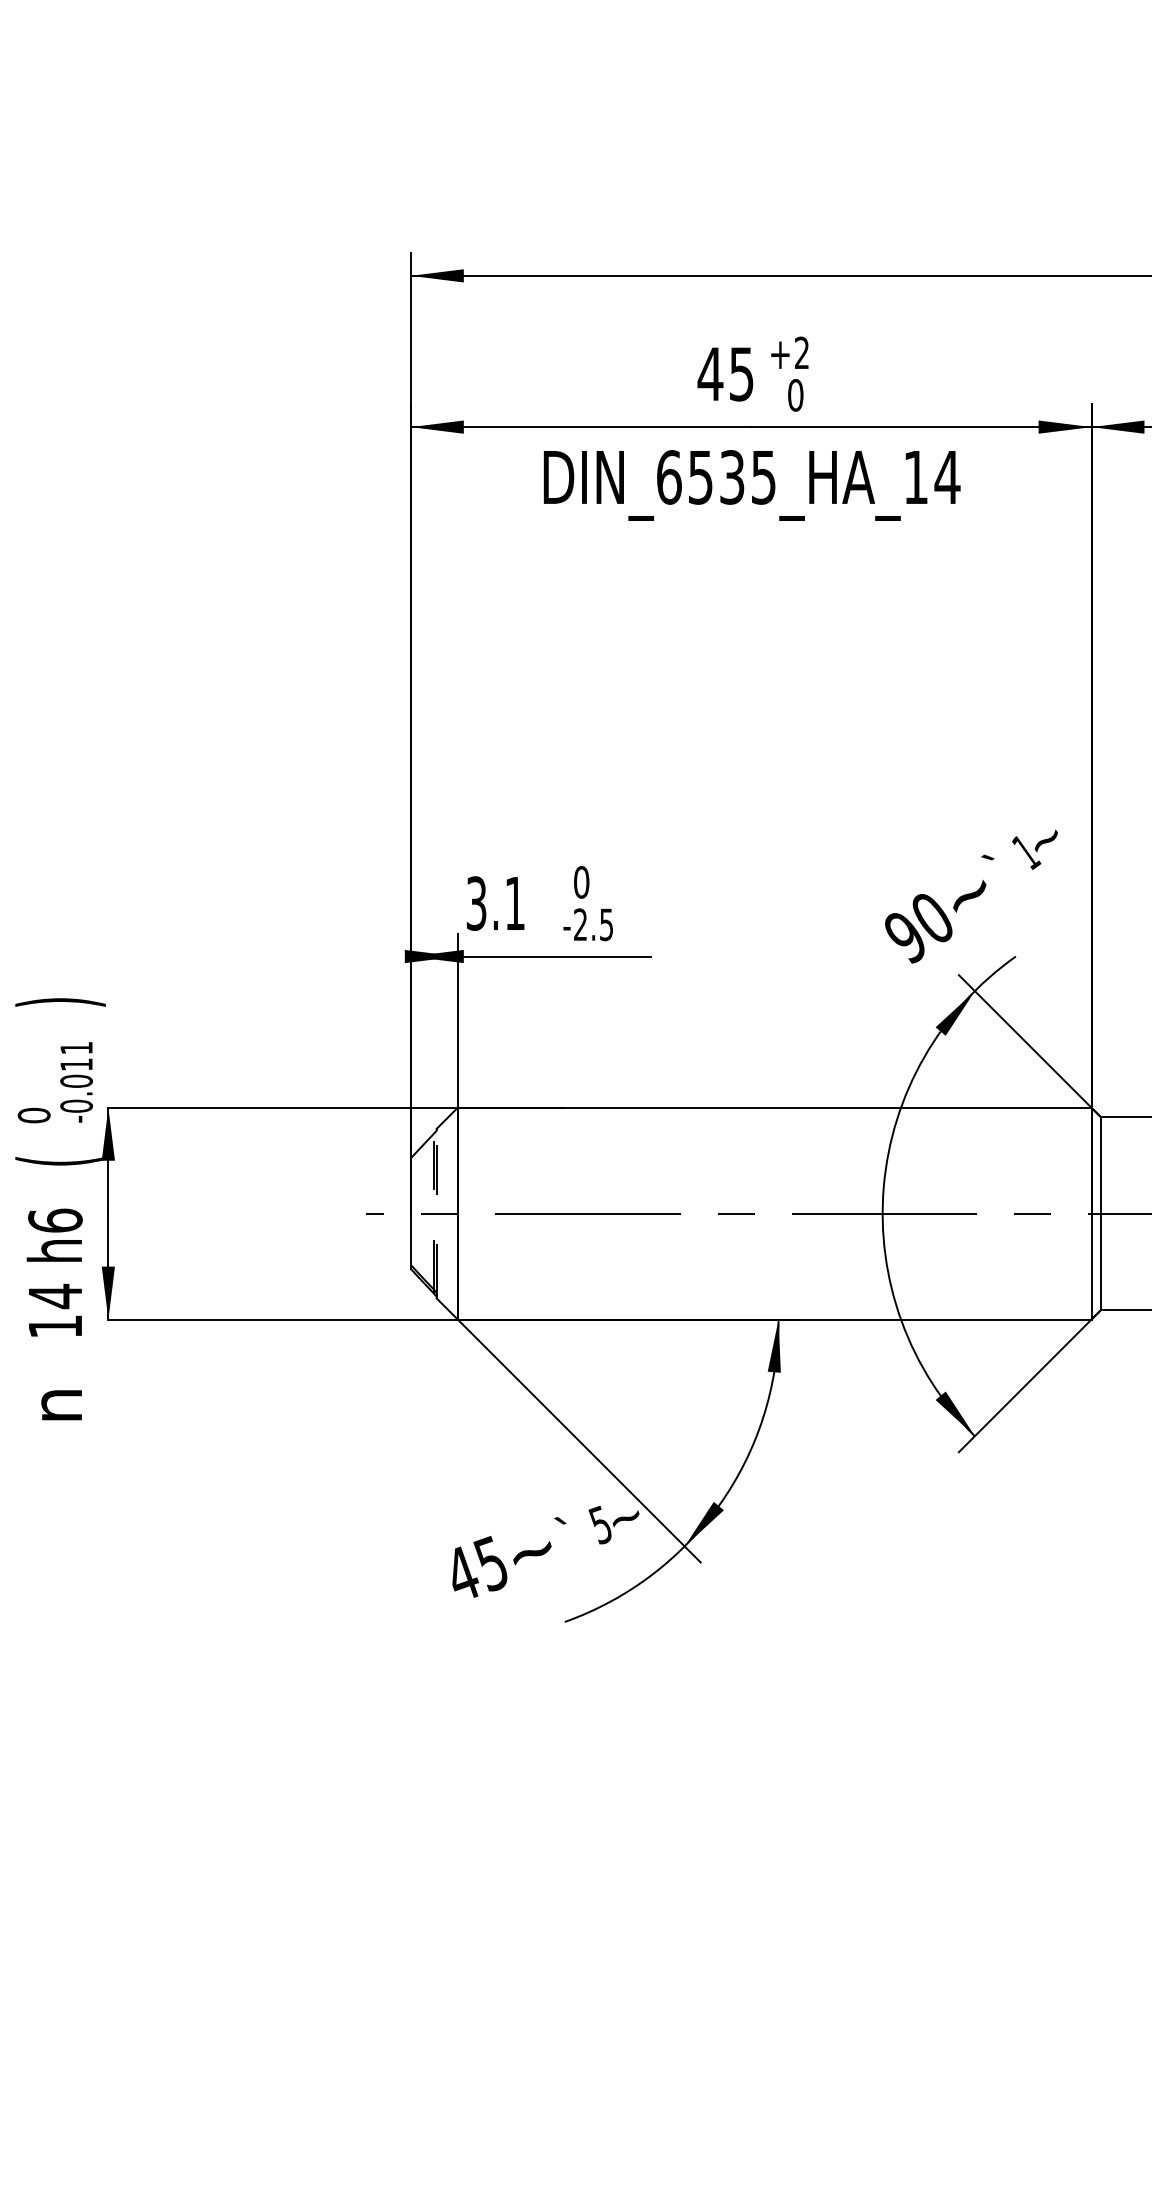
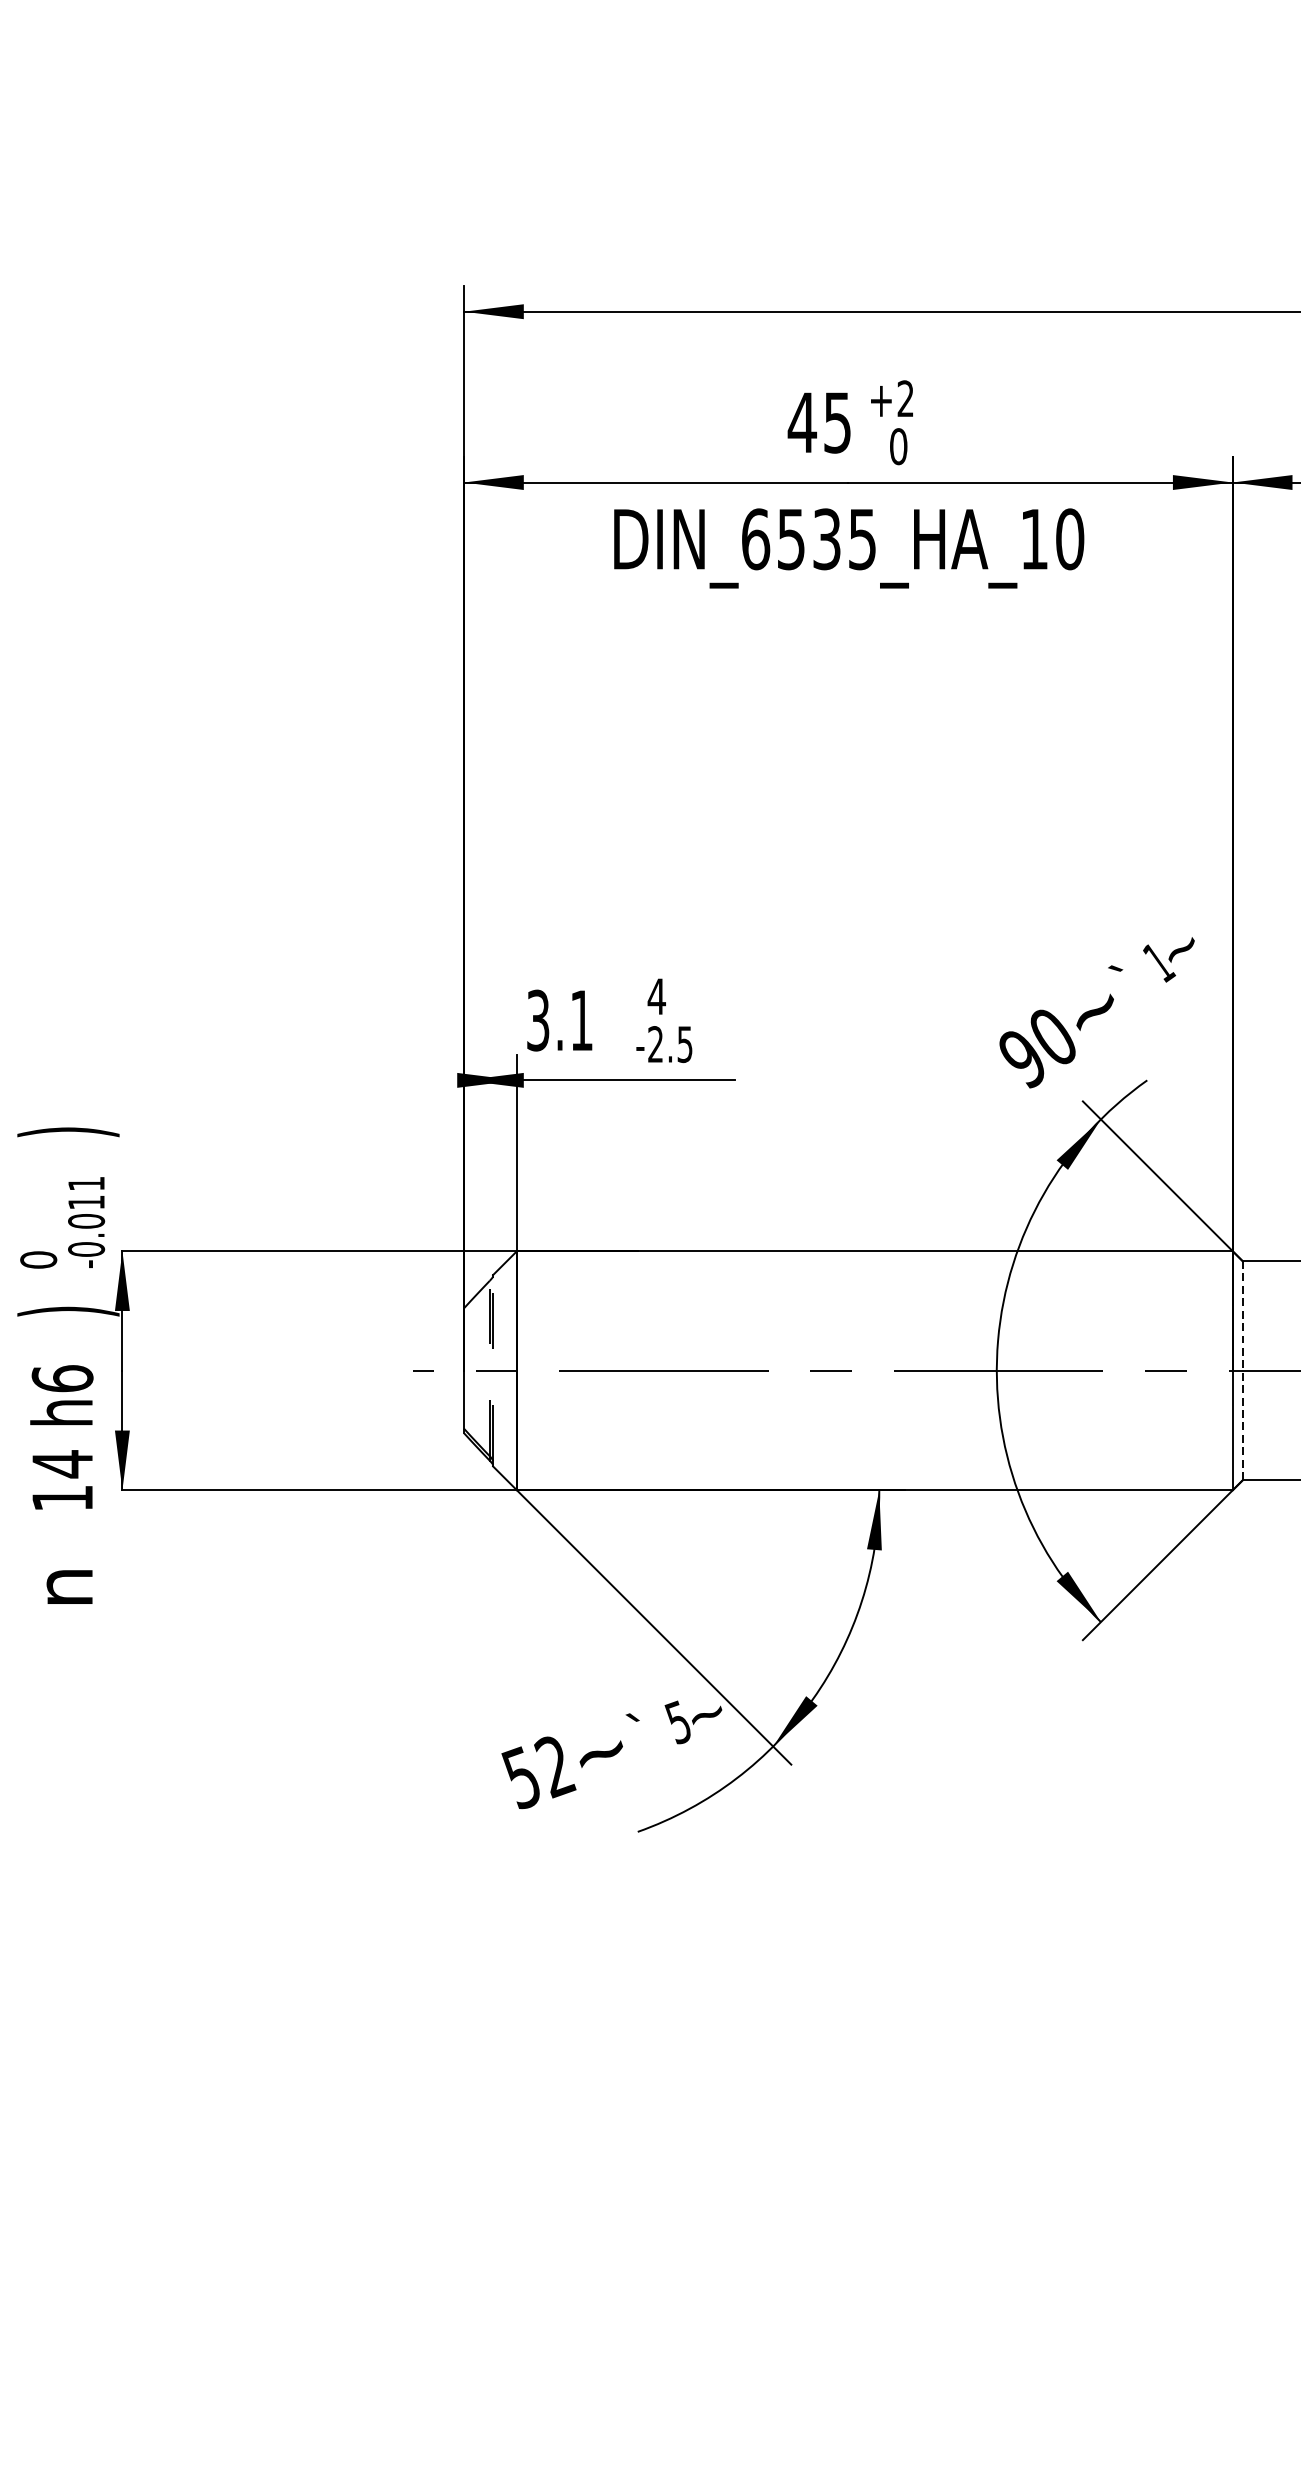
text: (947, 477) -> (1070, 539), DIN_6535_HA_14 -> DIN_6535_HA_10
text: (581, 882) -> (656, 996), 0 -> 4
text: (60, 1161) -> (68, 1311), ( -> )
line: (1100, 1213) -> (1242, 1370), solid -> dashed
text: (477, 1568) -> (539, 1771), 45 -> 52

